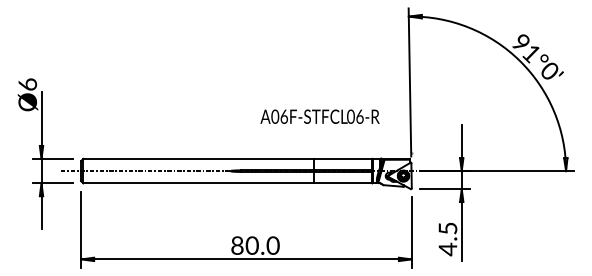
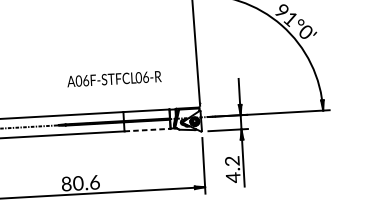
text: (319, 116) -> (113, 78), moved
line: (343, 183) -> (147, 130), solid -> dashed
text: (447, 228) -> (231, 161), 4.5 -> 4.2
text: (272, 245) -> (94, 182), 80.0 -> 80.6

